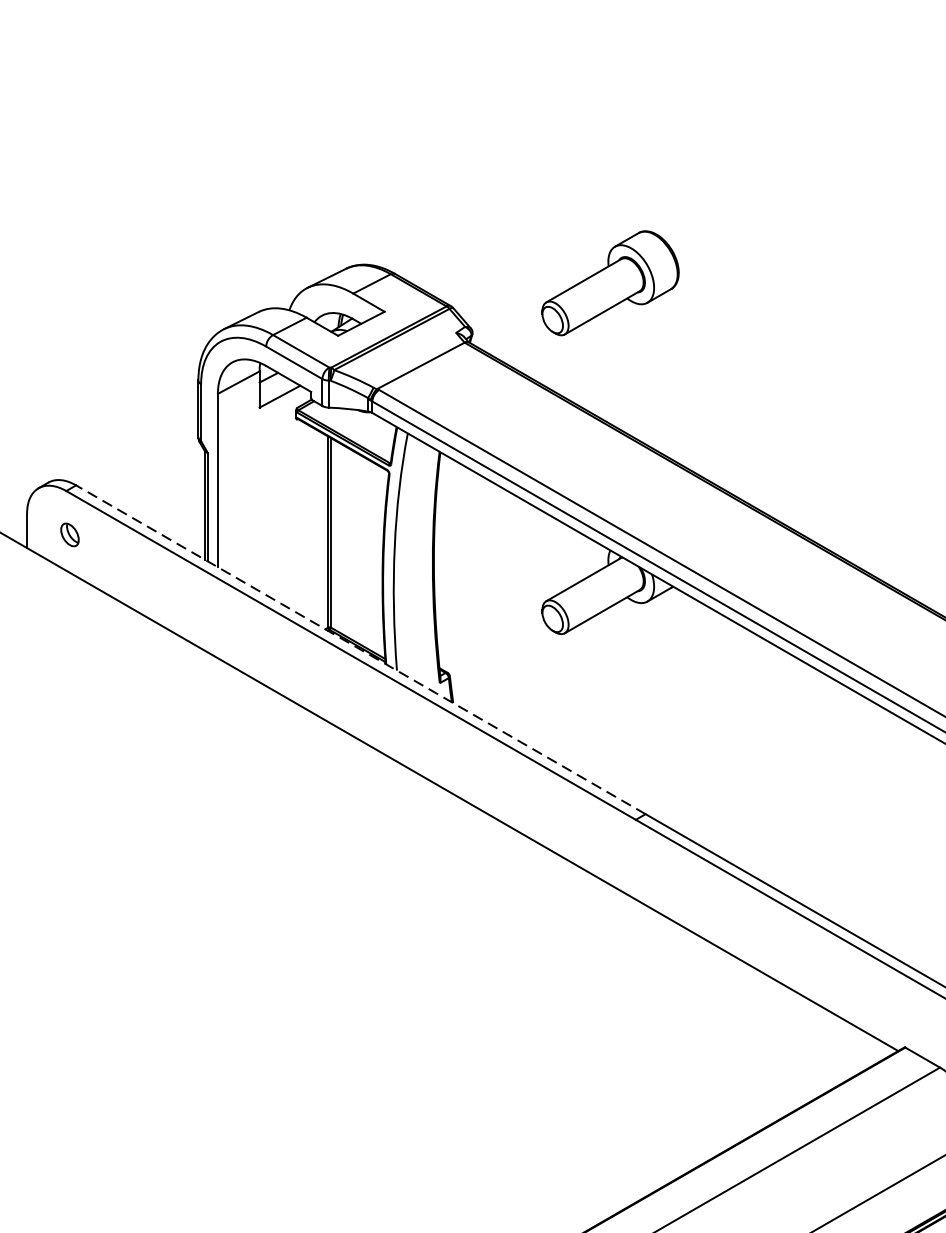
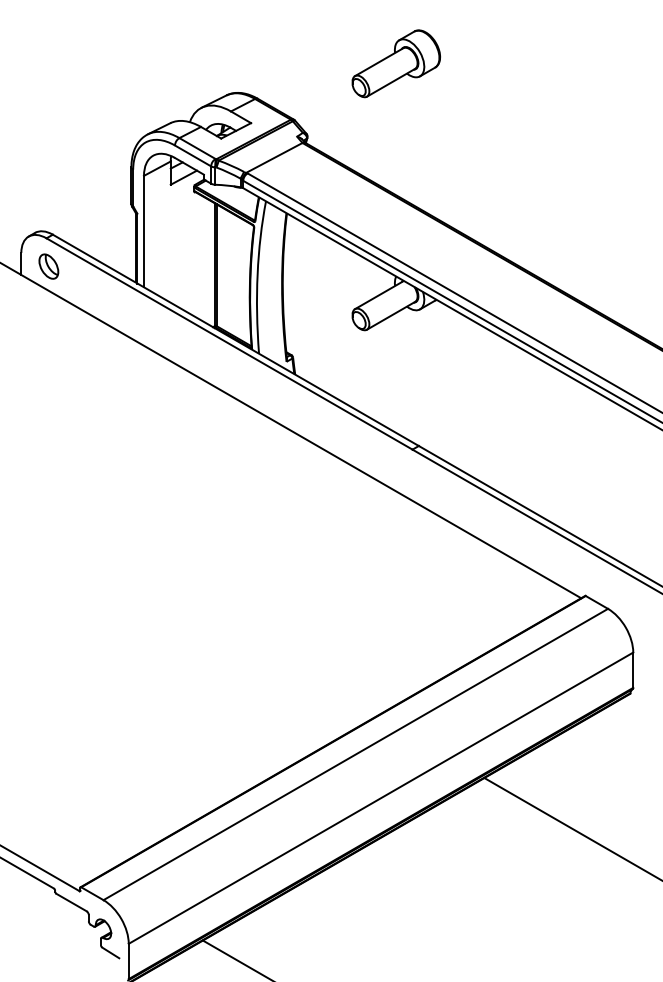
part: (609, 282) -> (395, 63), moved
part: (69, 534) -> (48, 266), size x1.67
line: (360, 650) -> (235, 340), dashed -> solid

